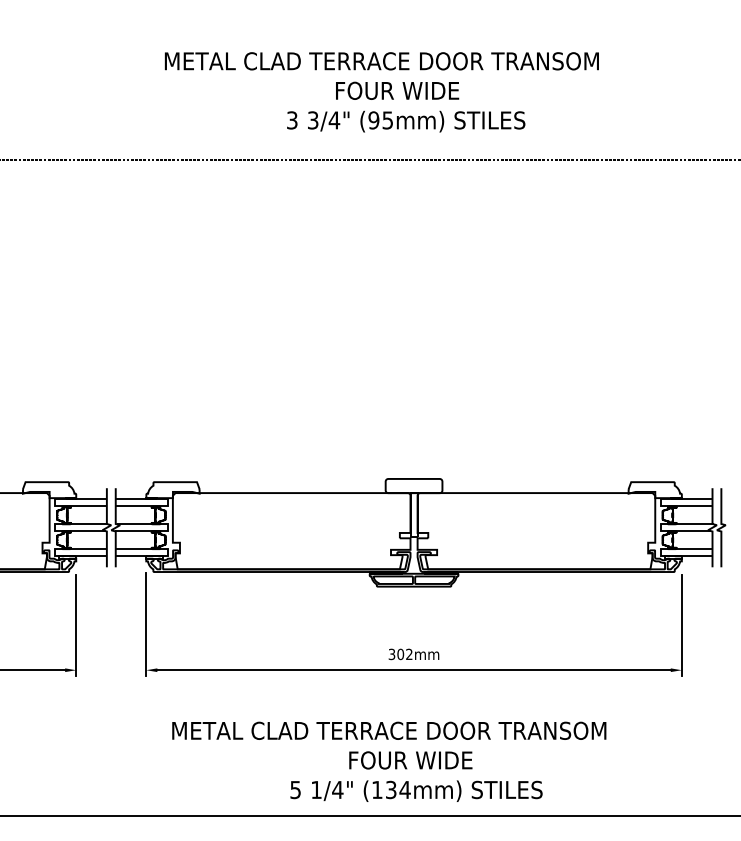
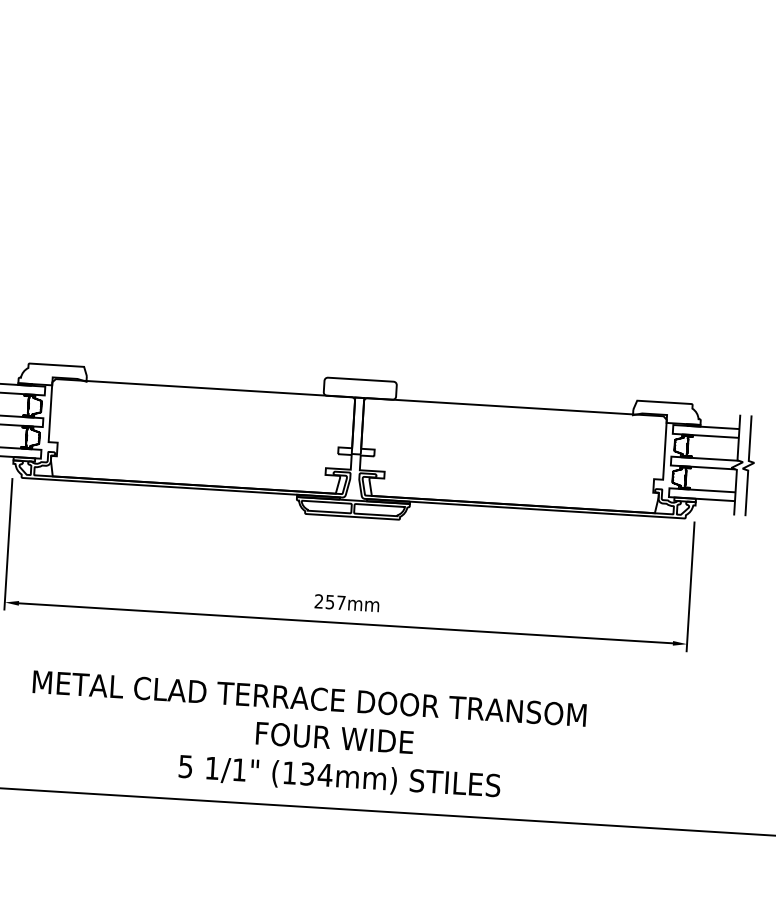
text: (400, 654) -> (329, 602), 302mm -> 257mm
text: (337, 789) -> (239, 769), 1/4" -> 1/1"

